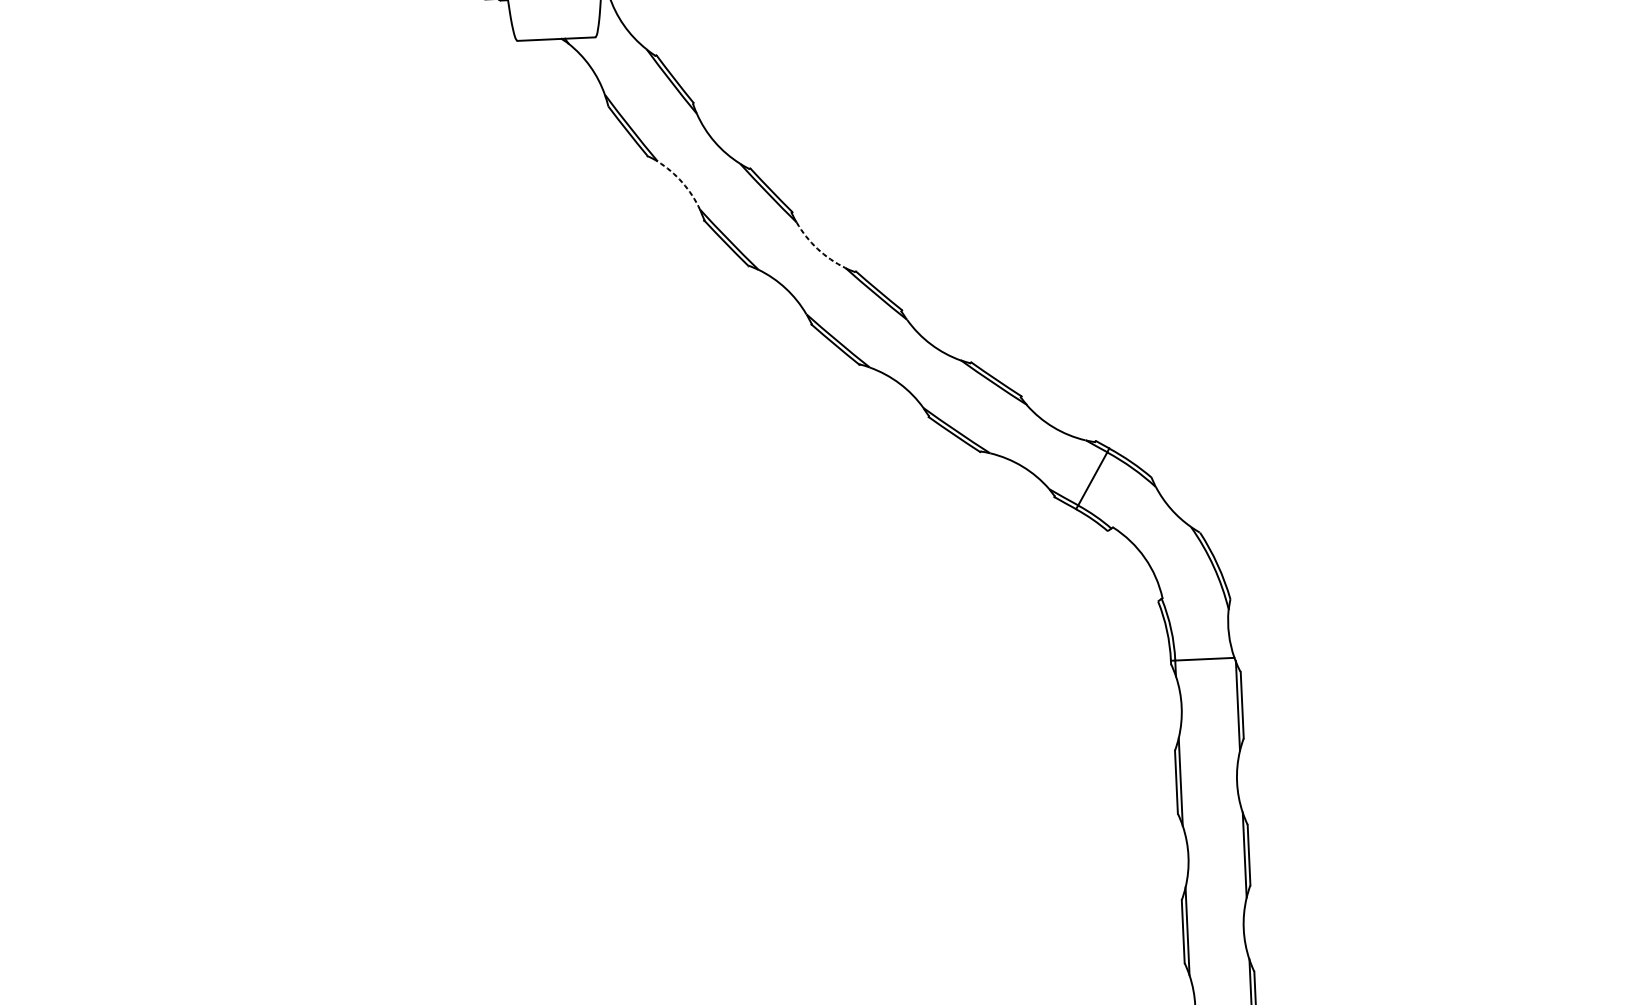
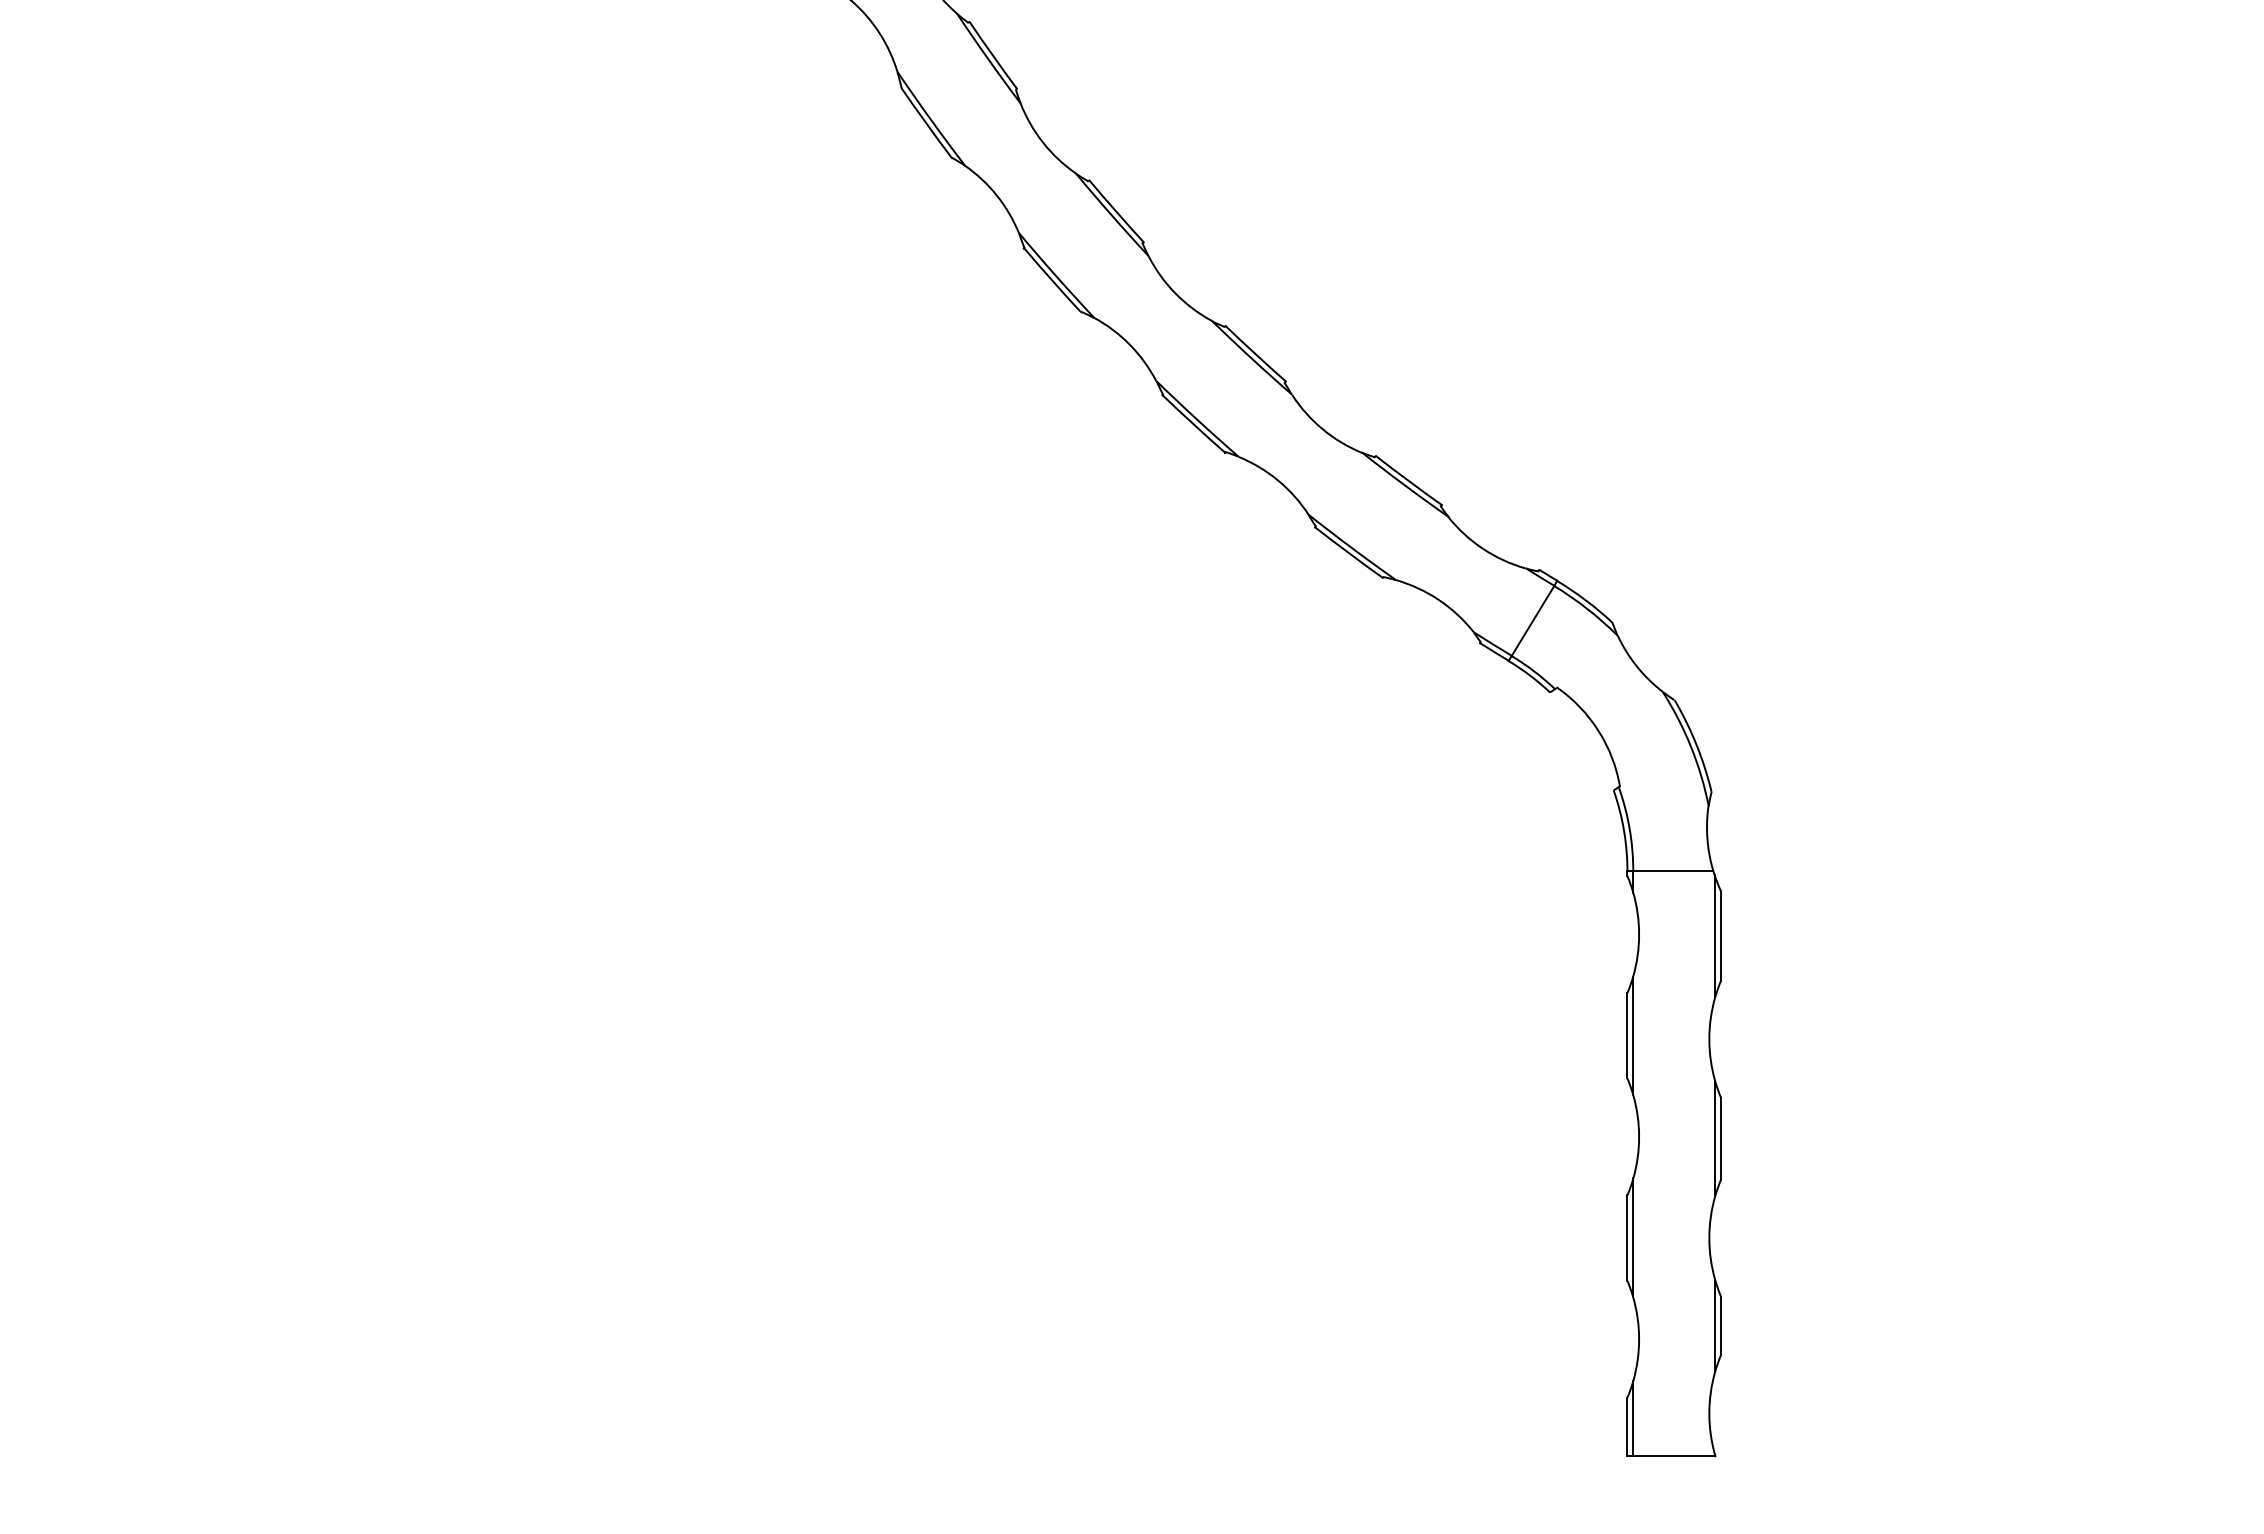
arc: (682, 182) -> (996, 195), dashed -> solid
arc: (817, 248) -> (1175, 293), dashed -> solid

